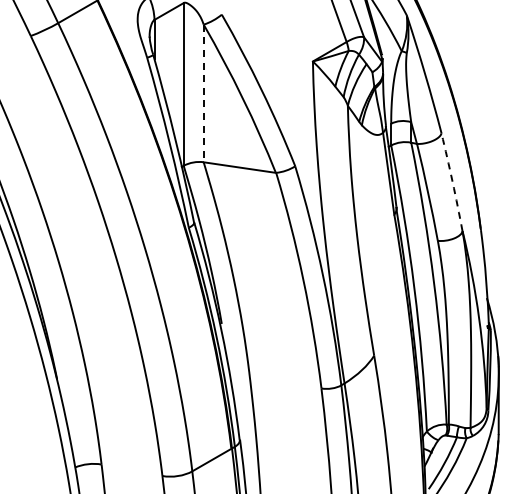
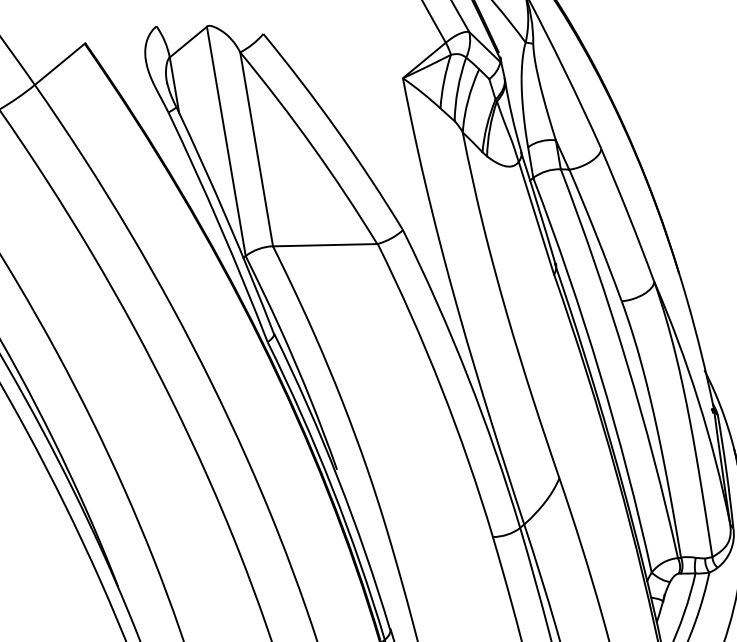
line: (203, 93) -> (256, 149), dashed -> solid
arc: (452, 182) -> (628, 215), dashed -> solid

